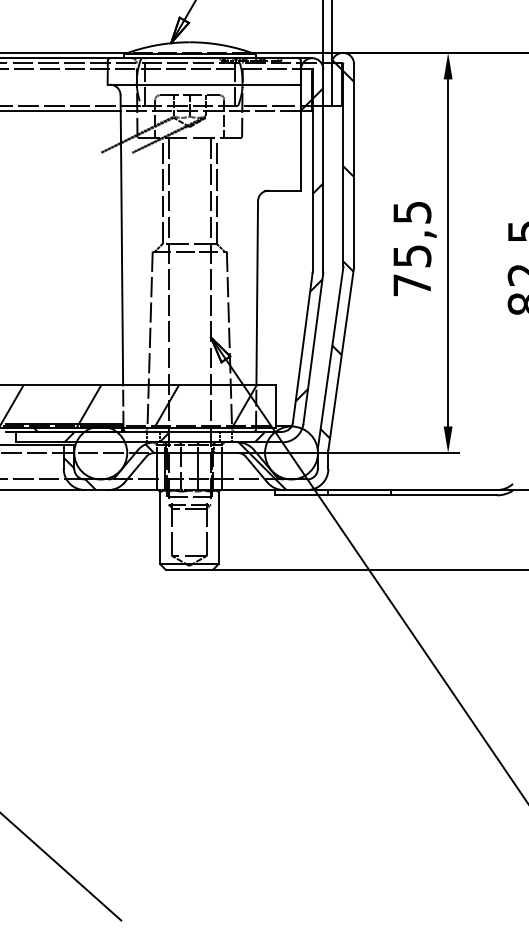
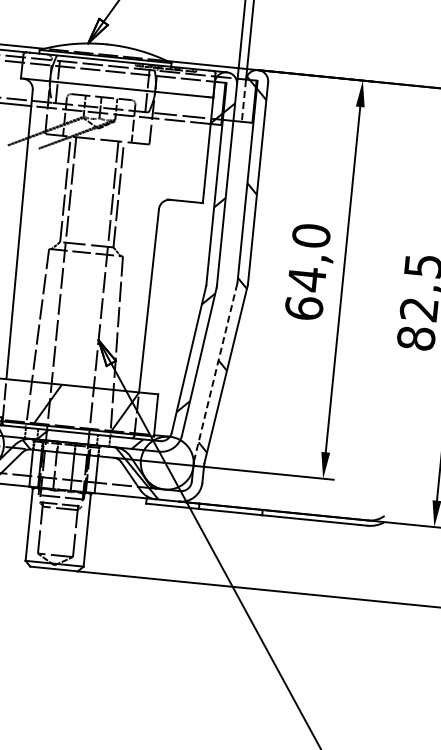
line: (331, 84) -> (243, 100), solid -> dashed
text: (412, 248) -> (307, 271), 75,5 -> 64,0
line: (330, 357) -> (215, 372), solid -> dashed

